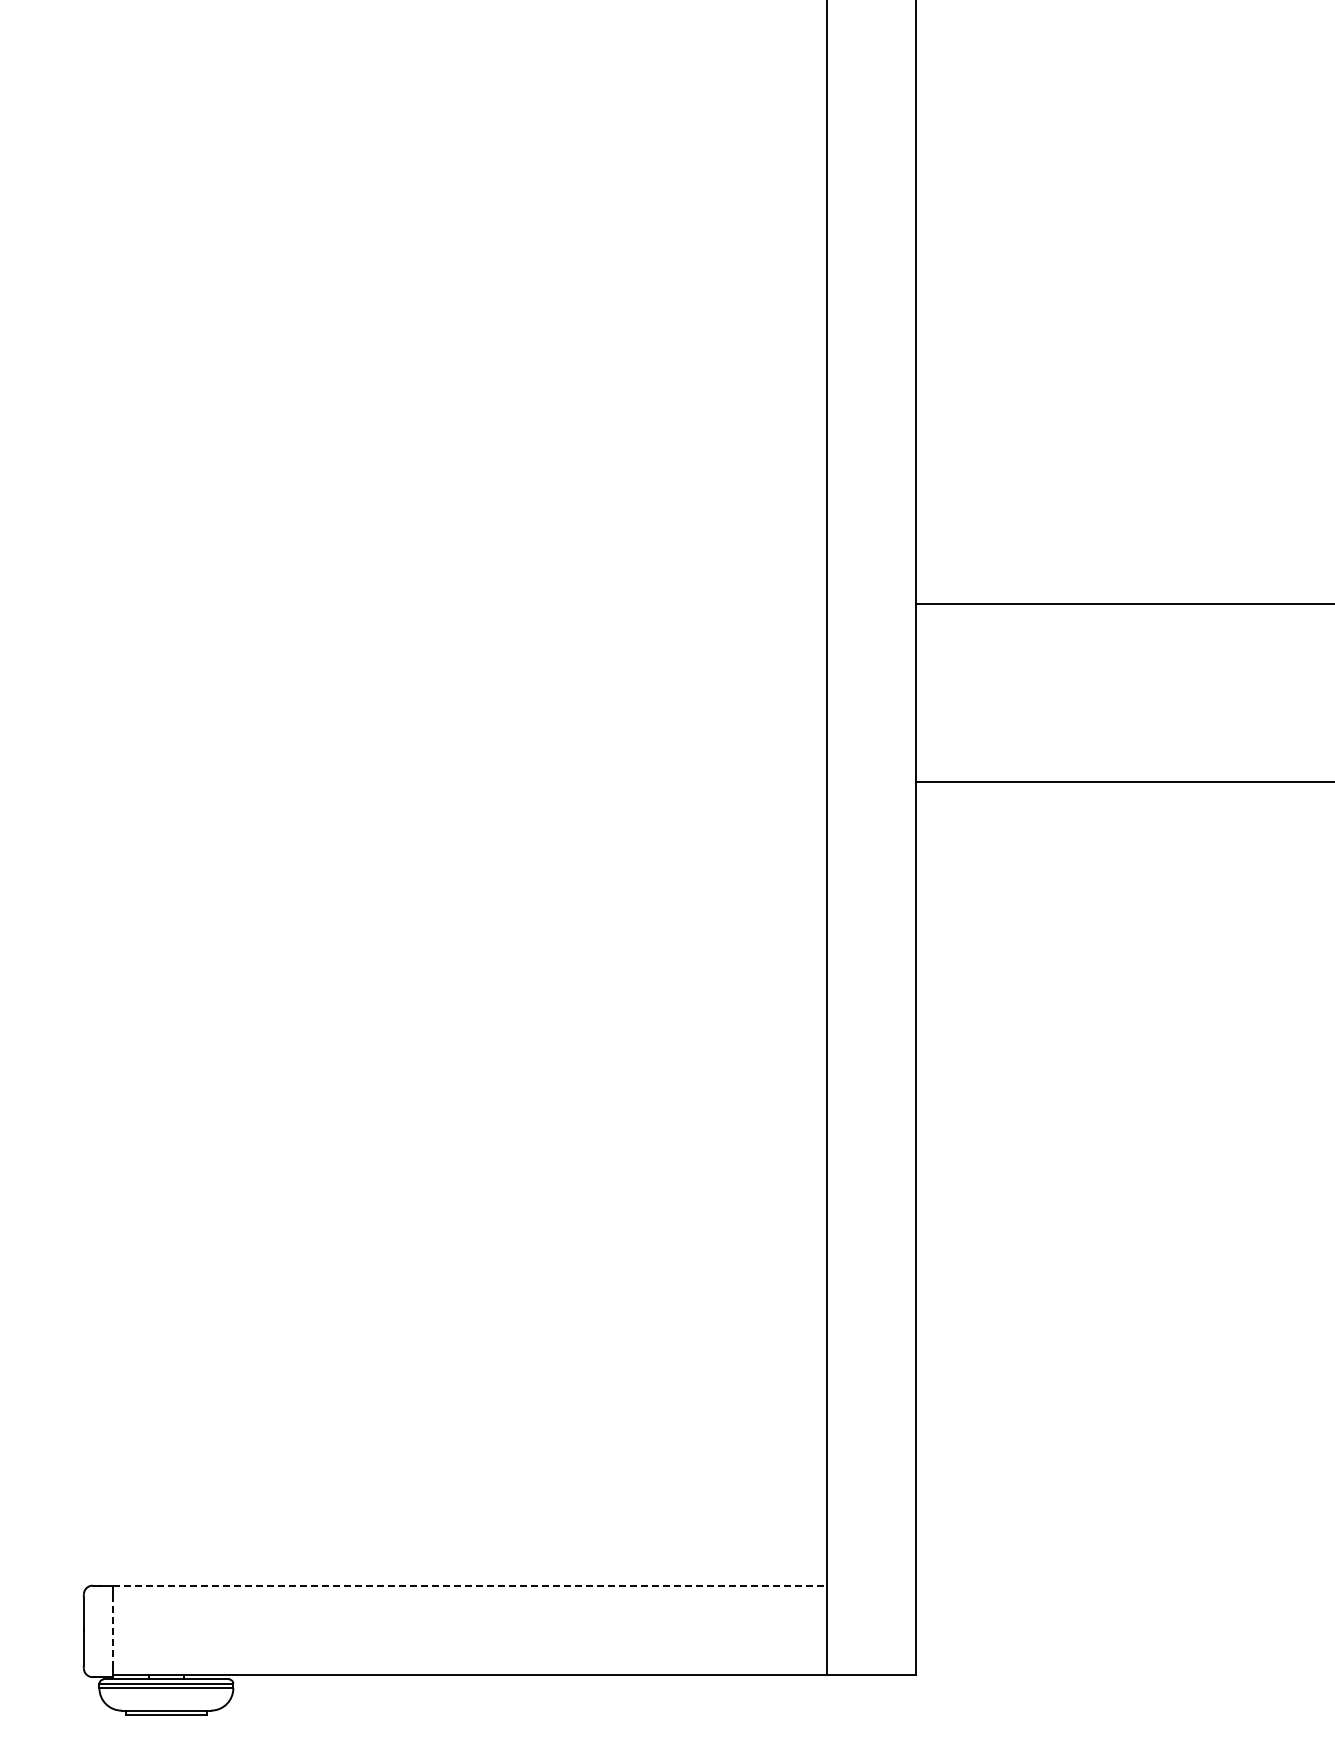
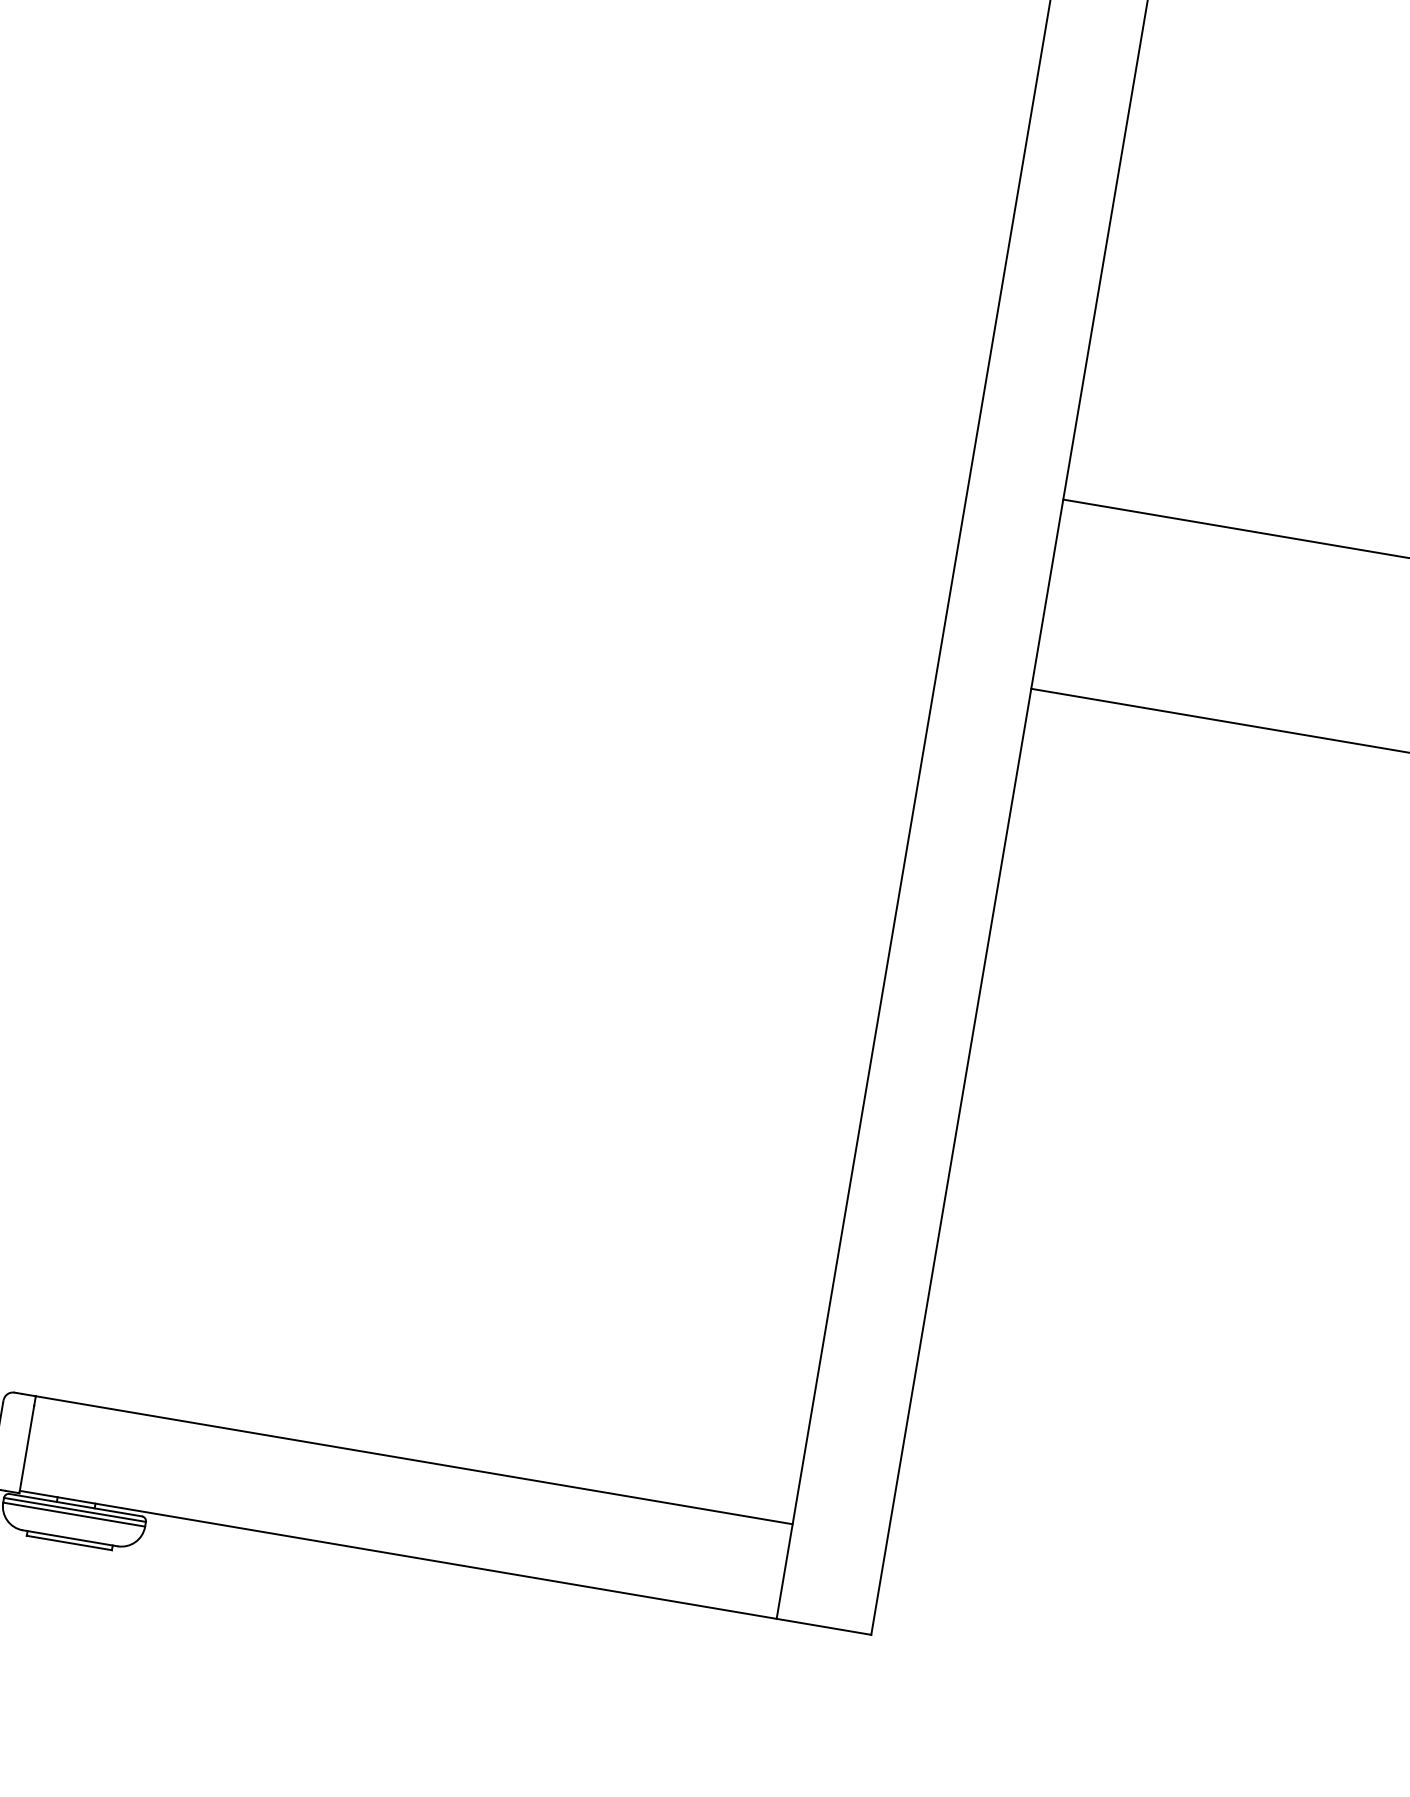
line: (470, 1585) -> (414, 1460), dashed -> solid
line: (112, 1631) -> (27, 1444), dashed -> solid

